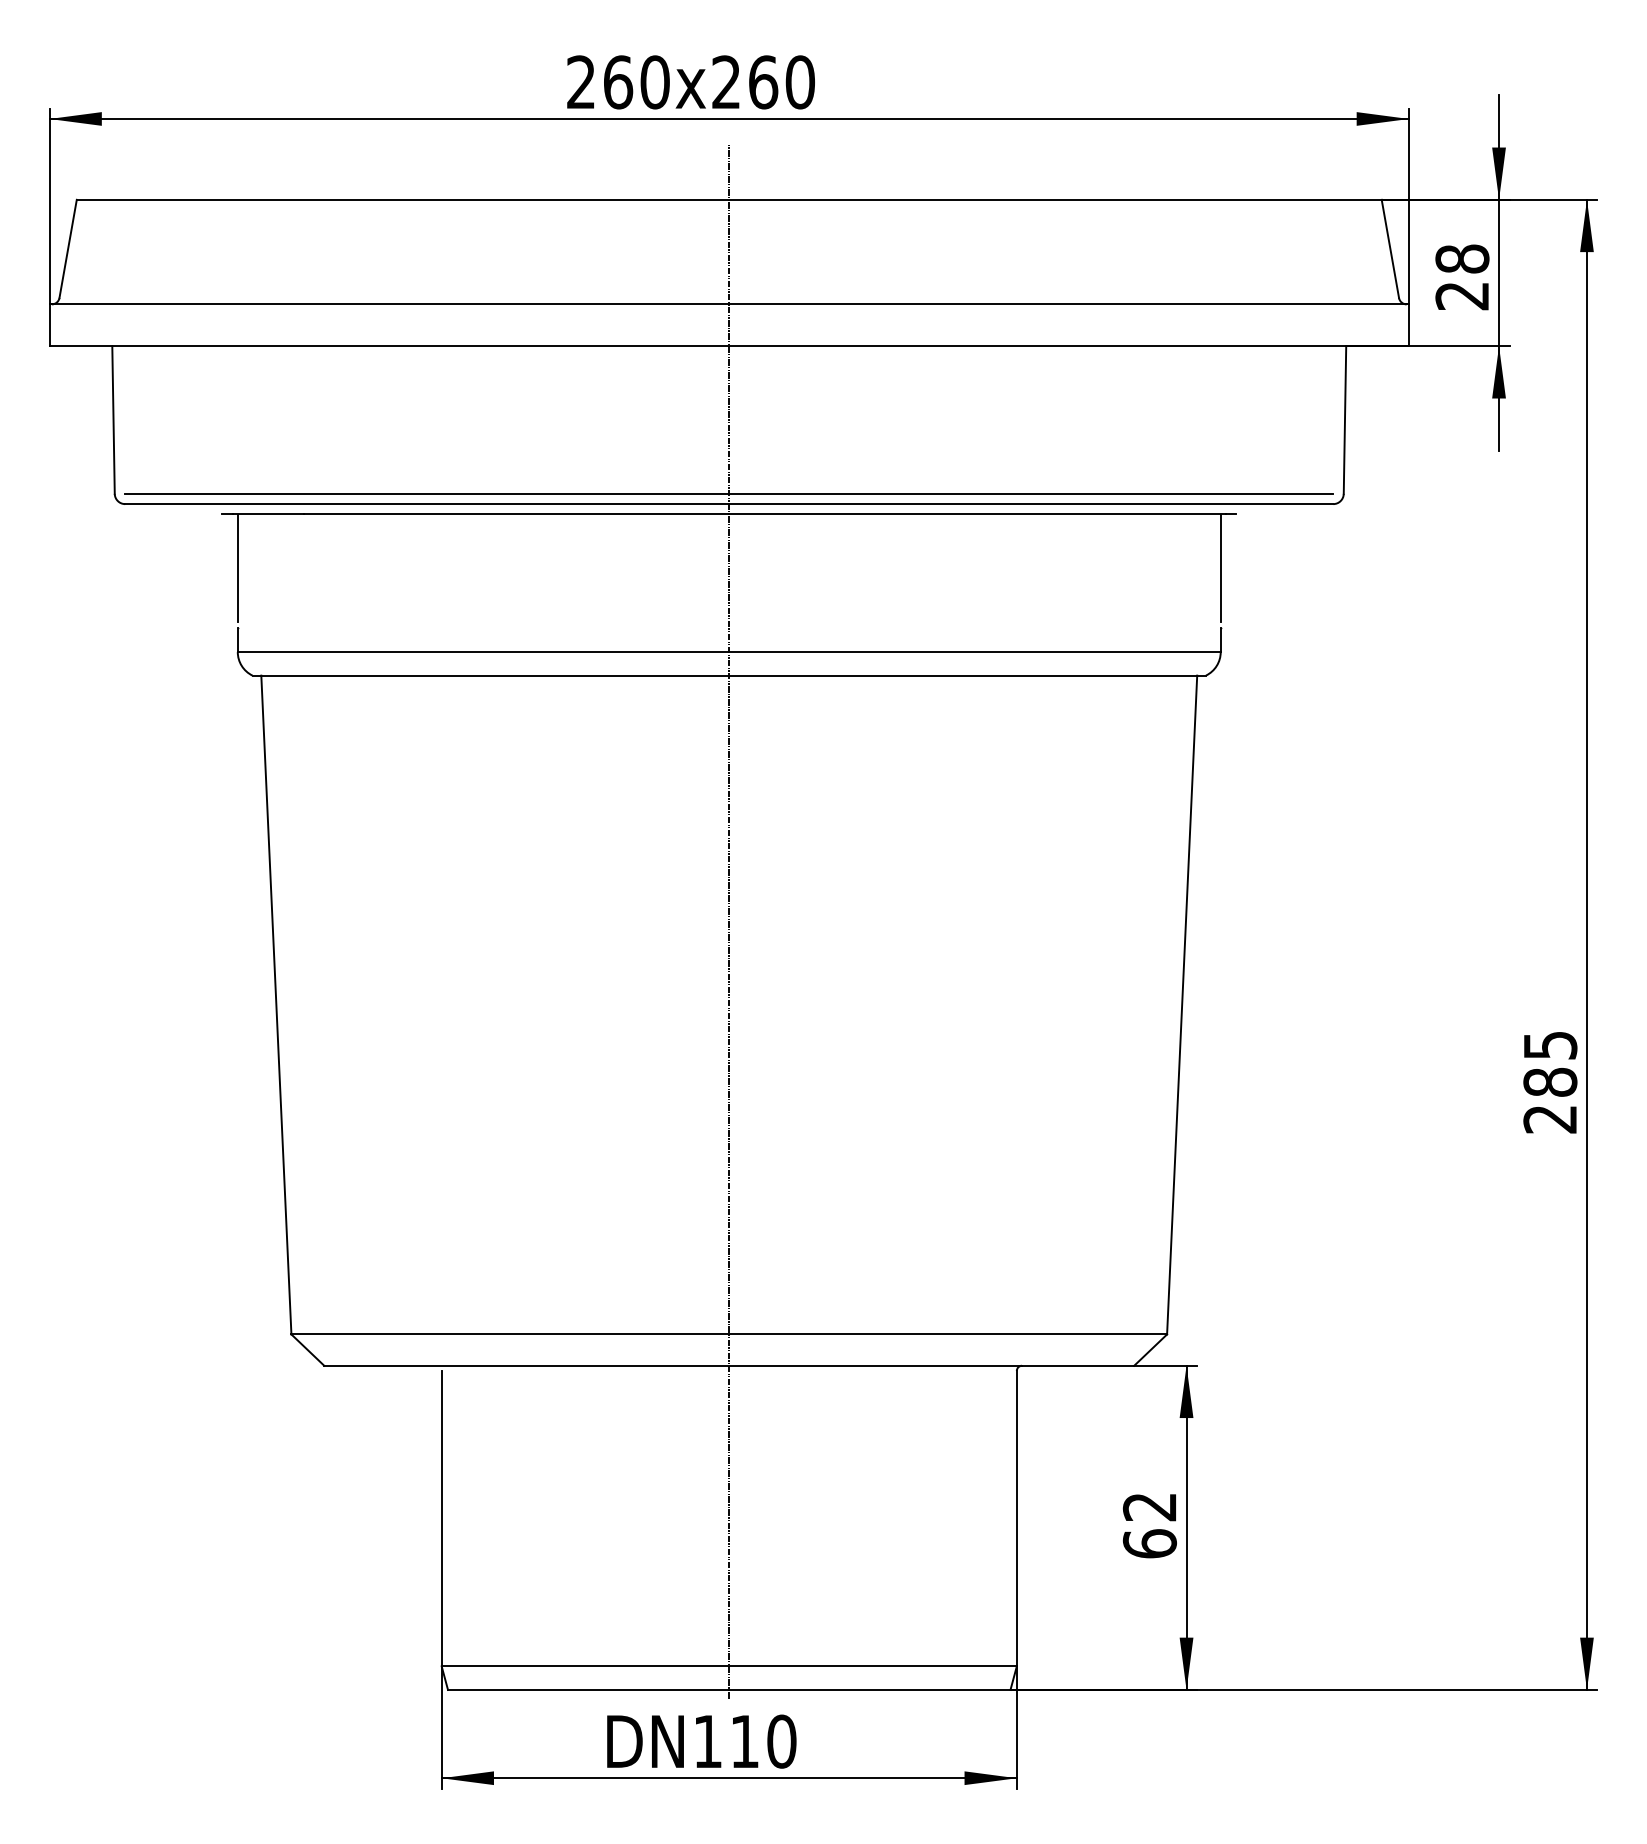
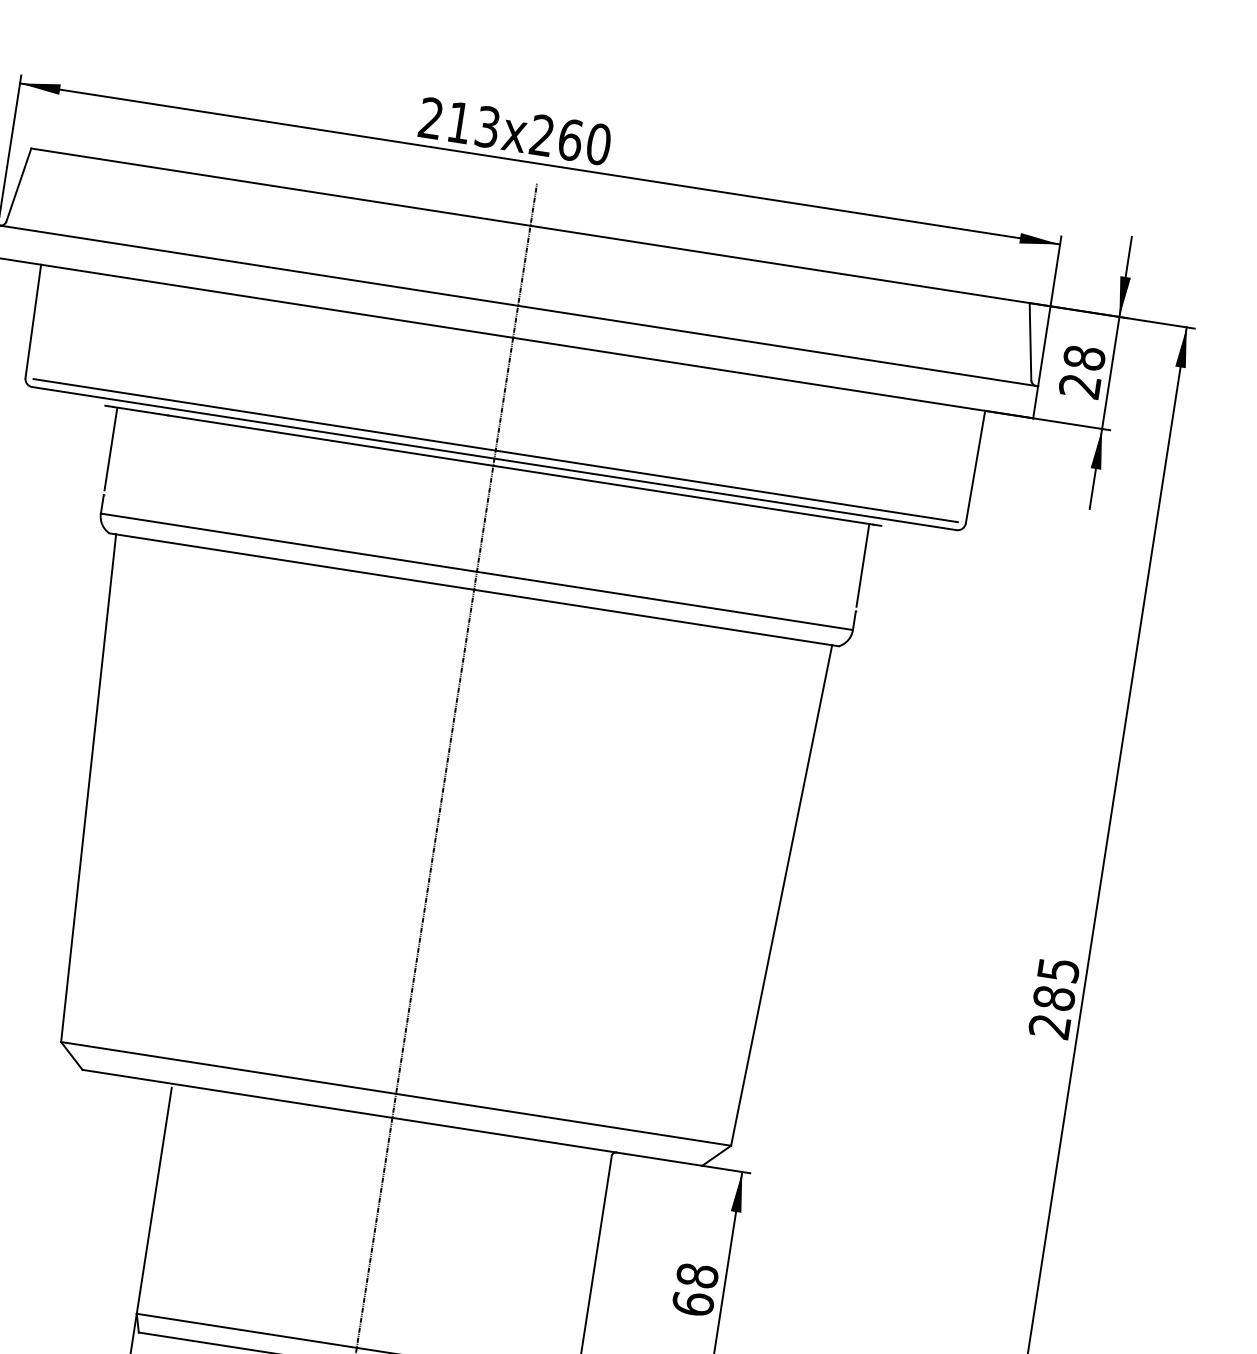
text: (636, 82) -> (473, 125), 260 -> 213
text: (1149, 1506) -> (697, 1275), 62 -> 68

